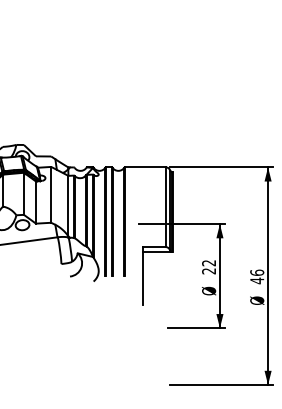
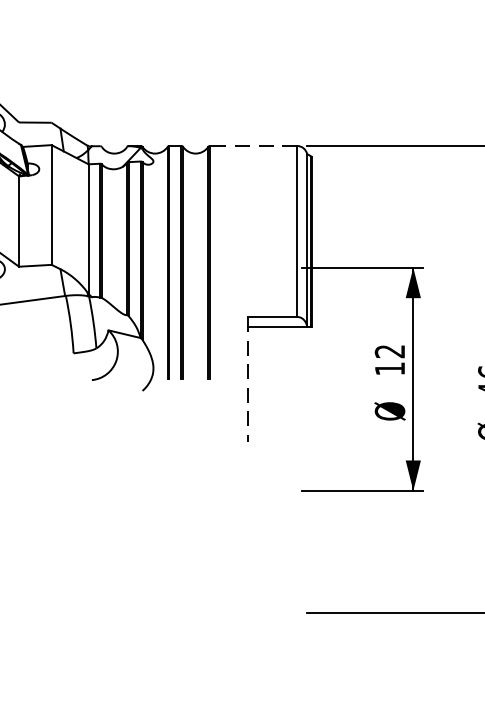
line: (144, 167) -> (251, 146), solid -> dashed
line: (150, 224) -> (264, 268), removed
text: (208, 271) -> (388, 369), 22 -> 12
line: (143, 276) -> (249, 380), solid -> dashed

